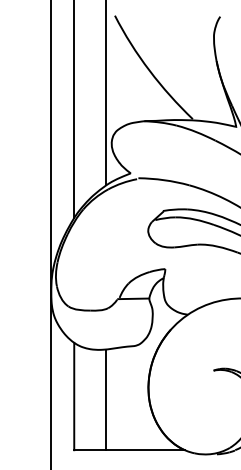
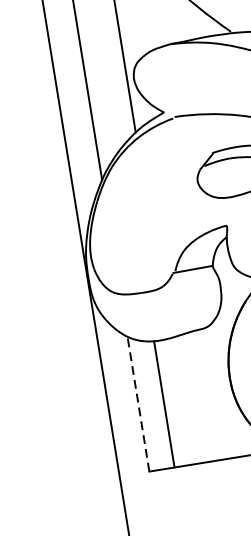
line: (74, 396) -> (138, 404), solid -> dashed
line: (106, 399) -> (164, 403), moved

